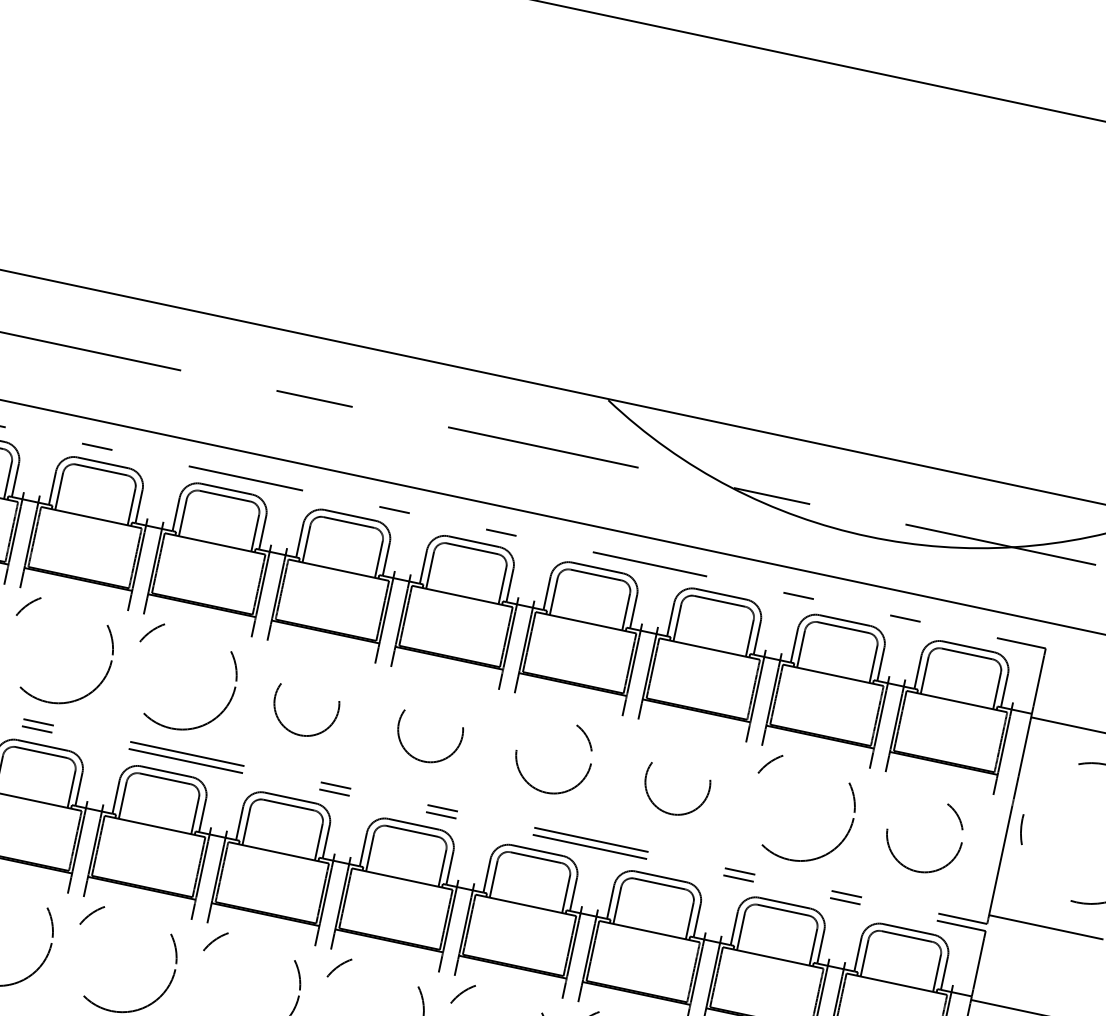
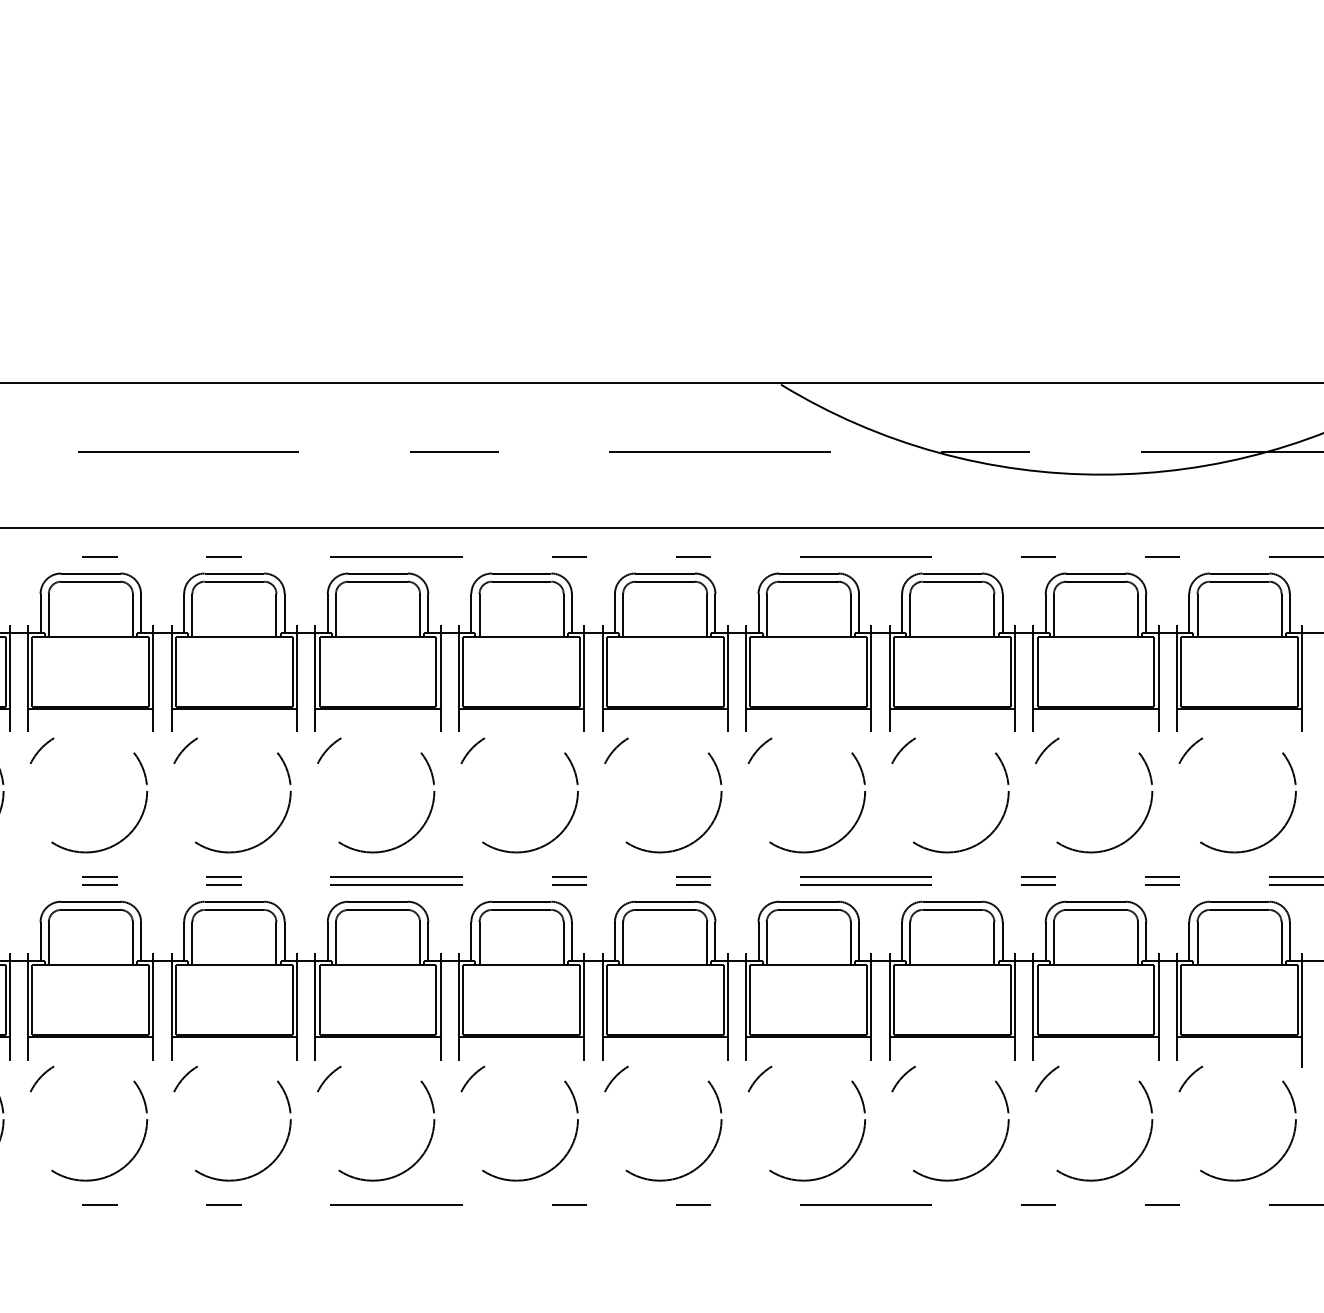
circle: (307, 706) -> (519, 795), size x1.67
circle: (431, 732) -> (663, 795), size x1.67
circle: (555, 758) -> (806, 795), size x1.43
circle: (679, 785) -> (950, 795), size x1.67
circle: (926, 837) -> (1237, 795), size x1.43

